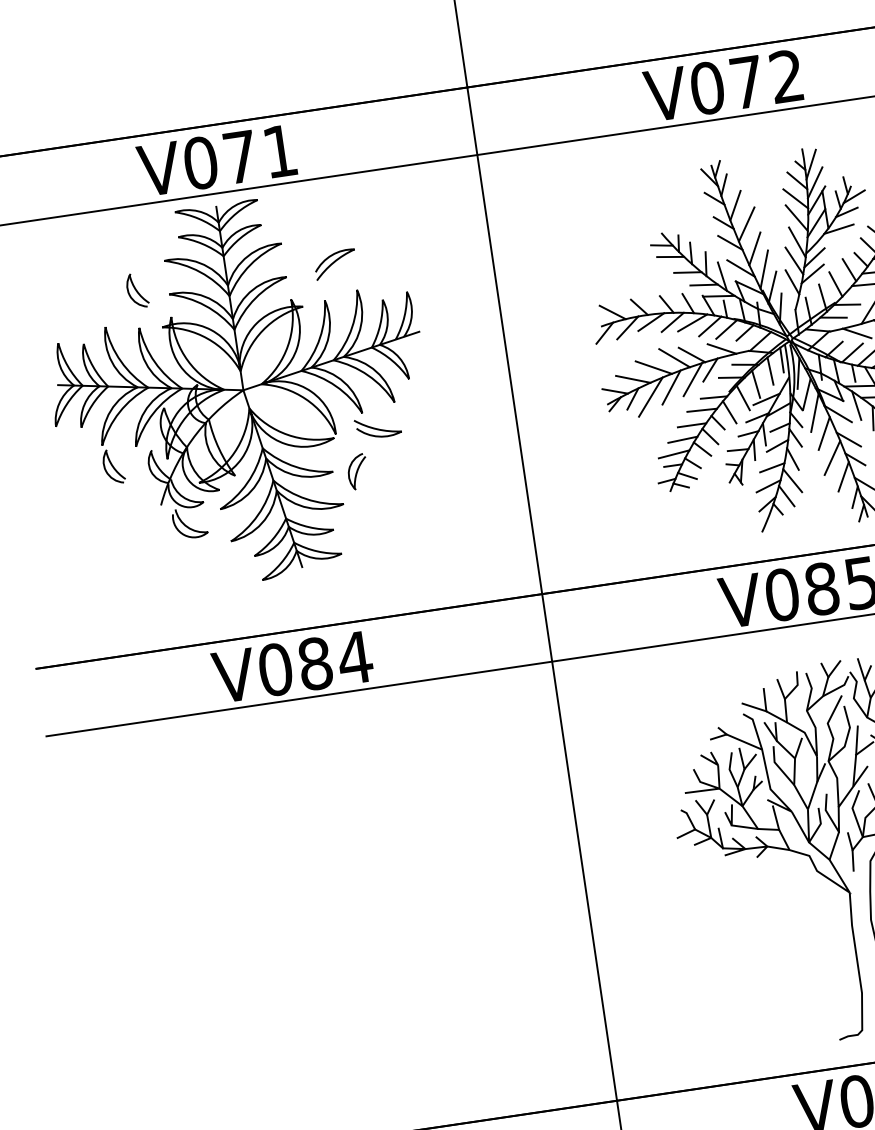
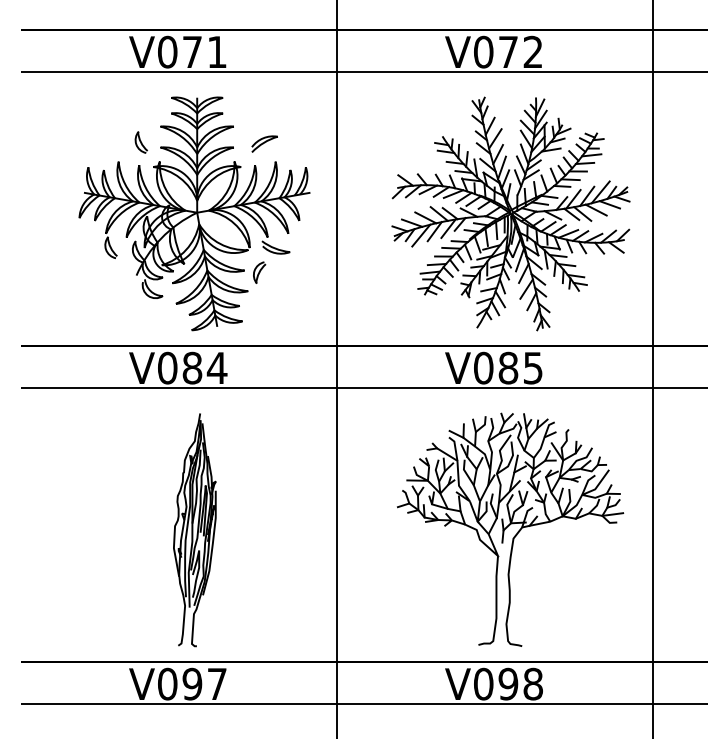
part: (239, 392) -> (194, 213), moved
part: (357, 923) -> (194, 530), added

